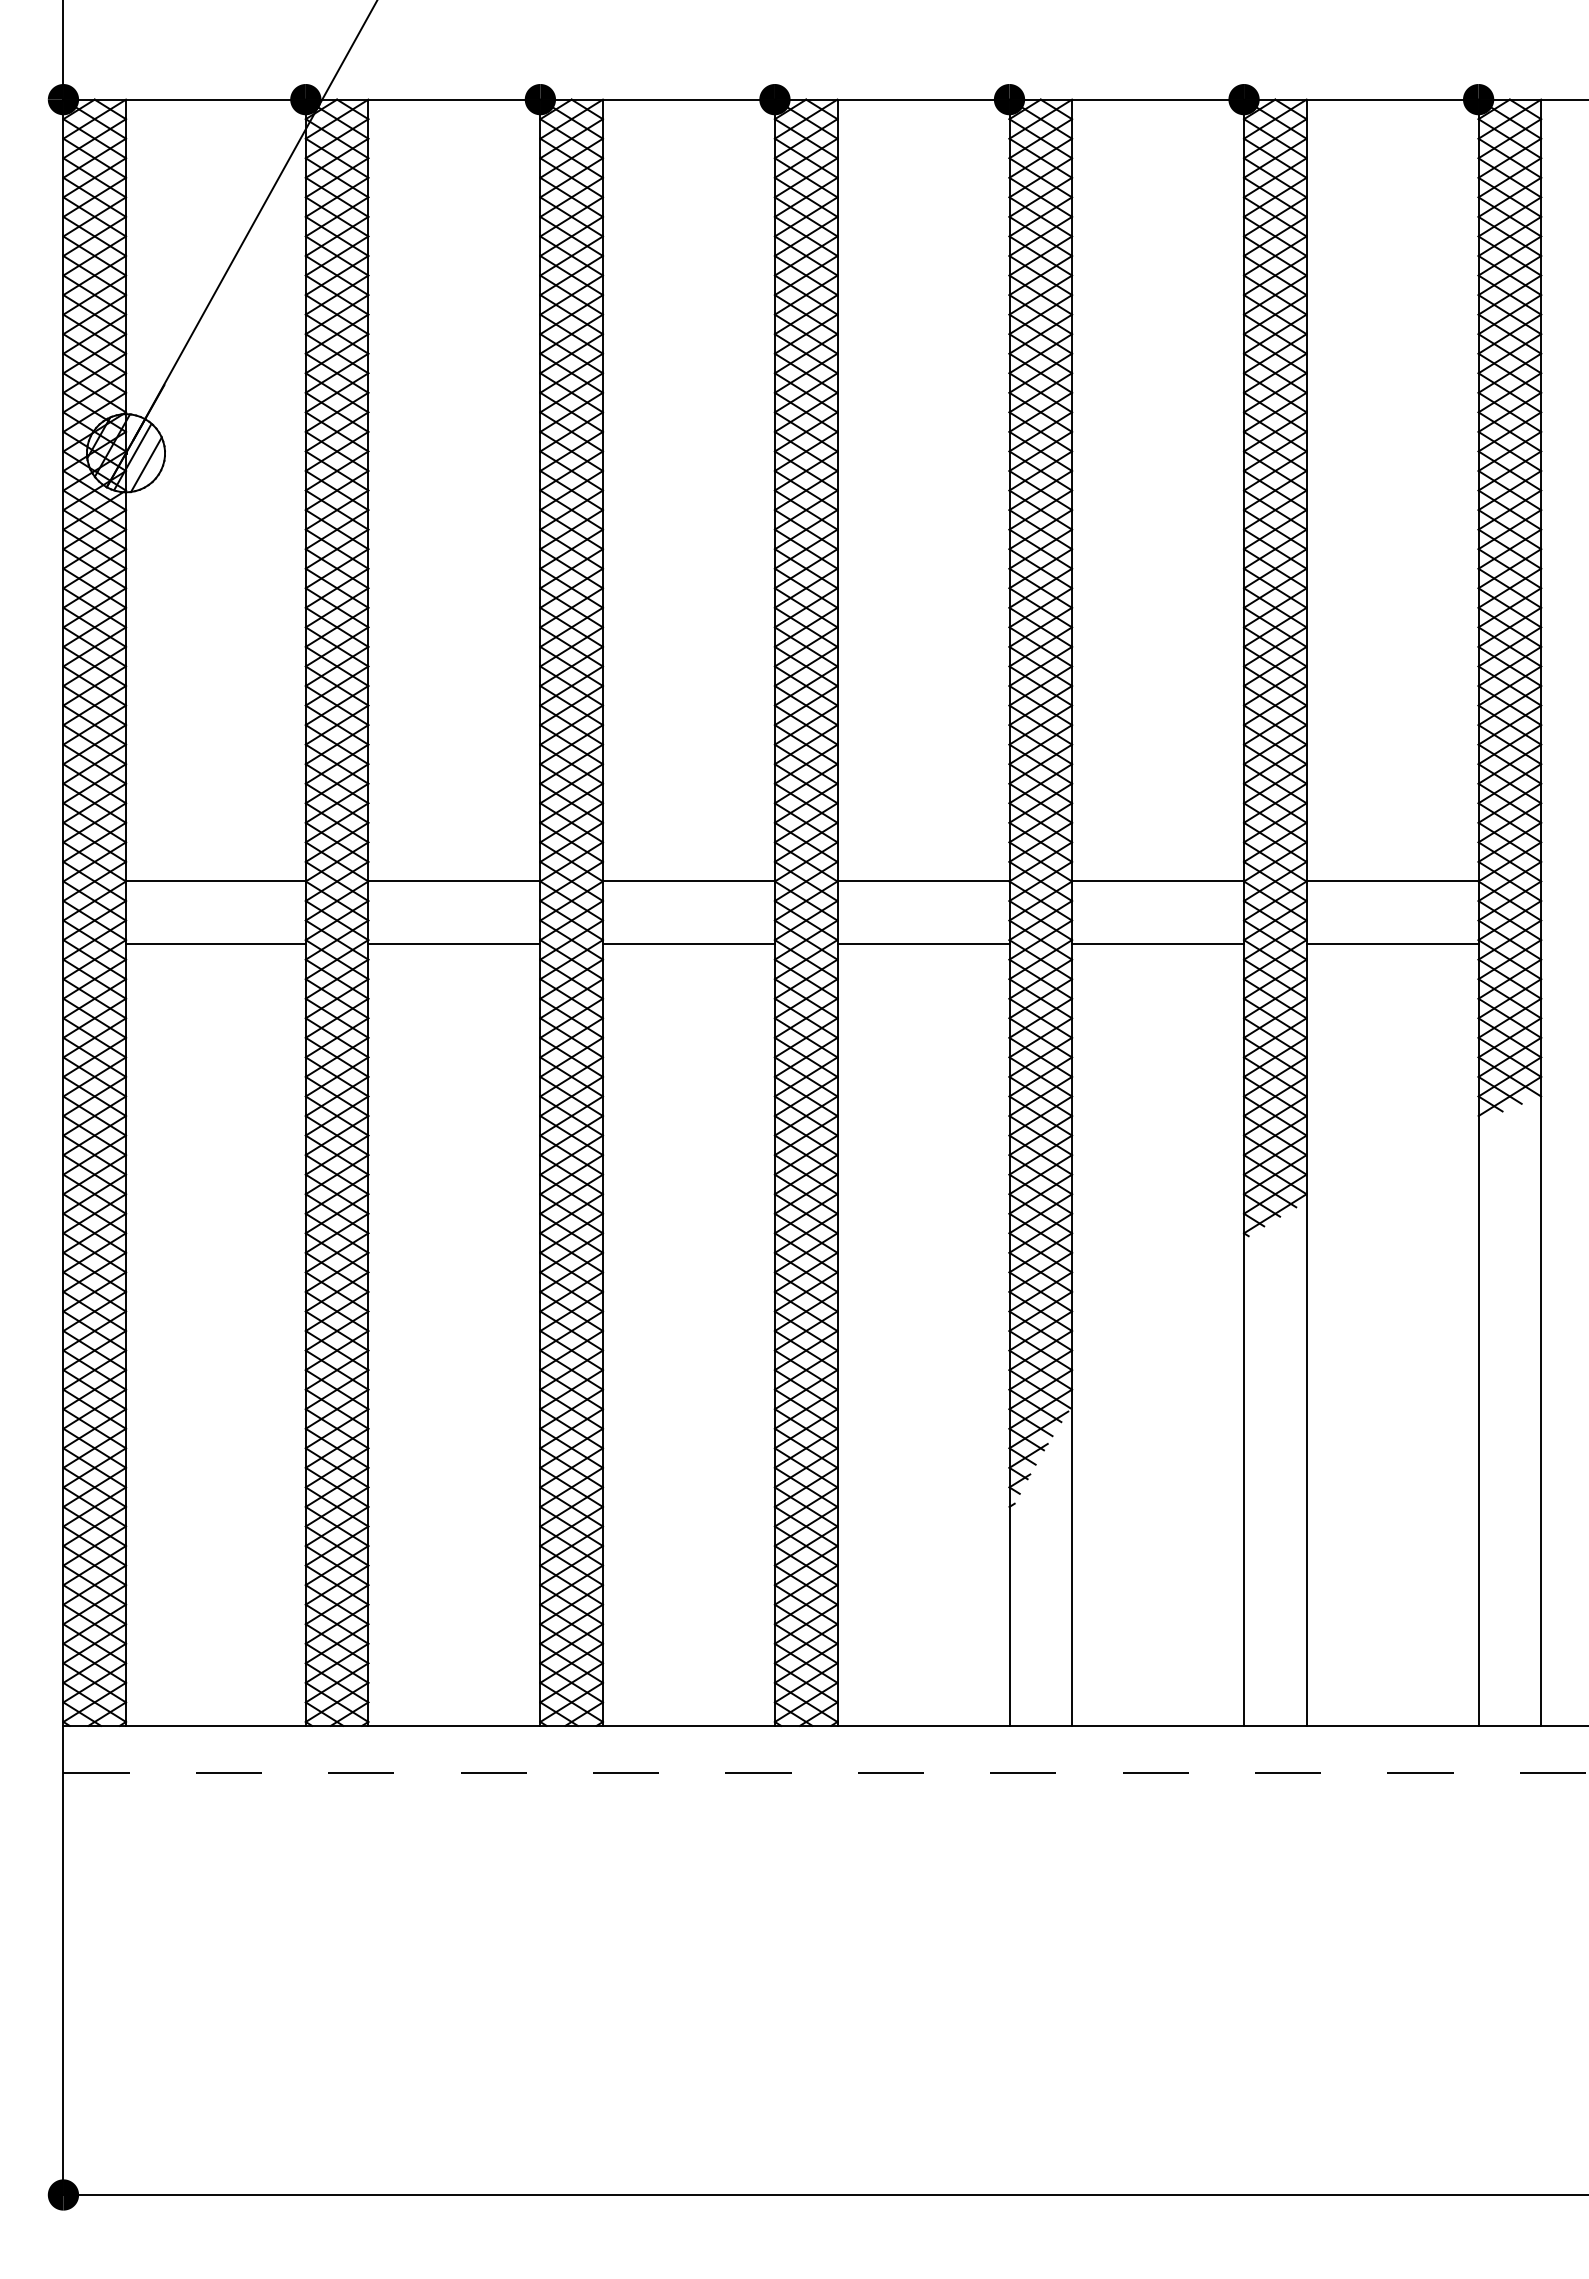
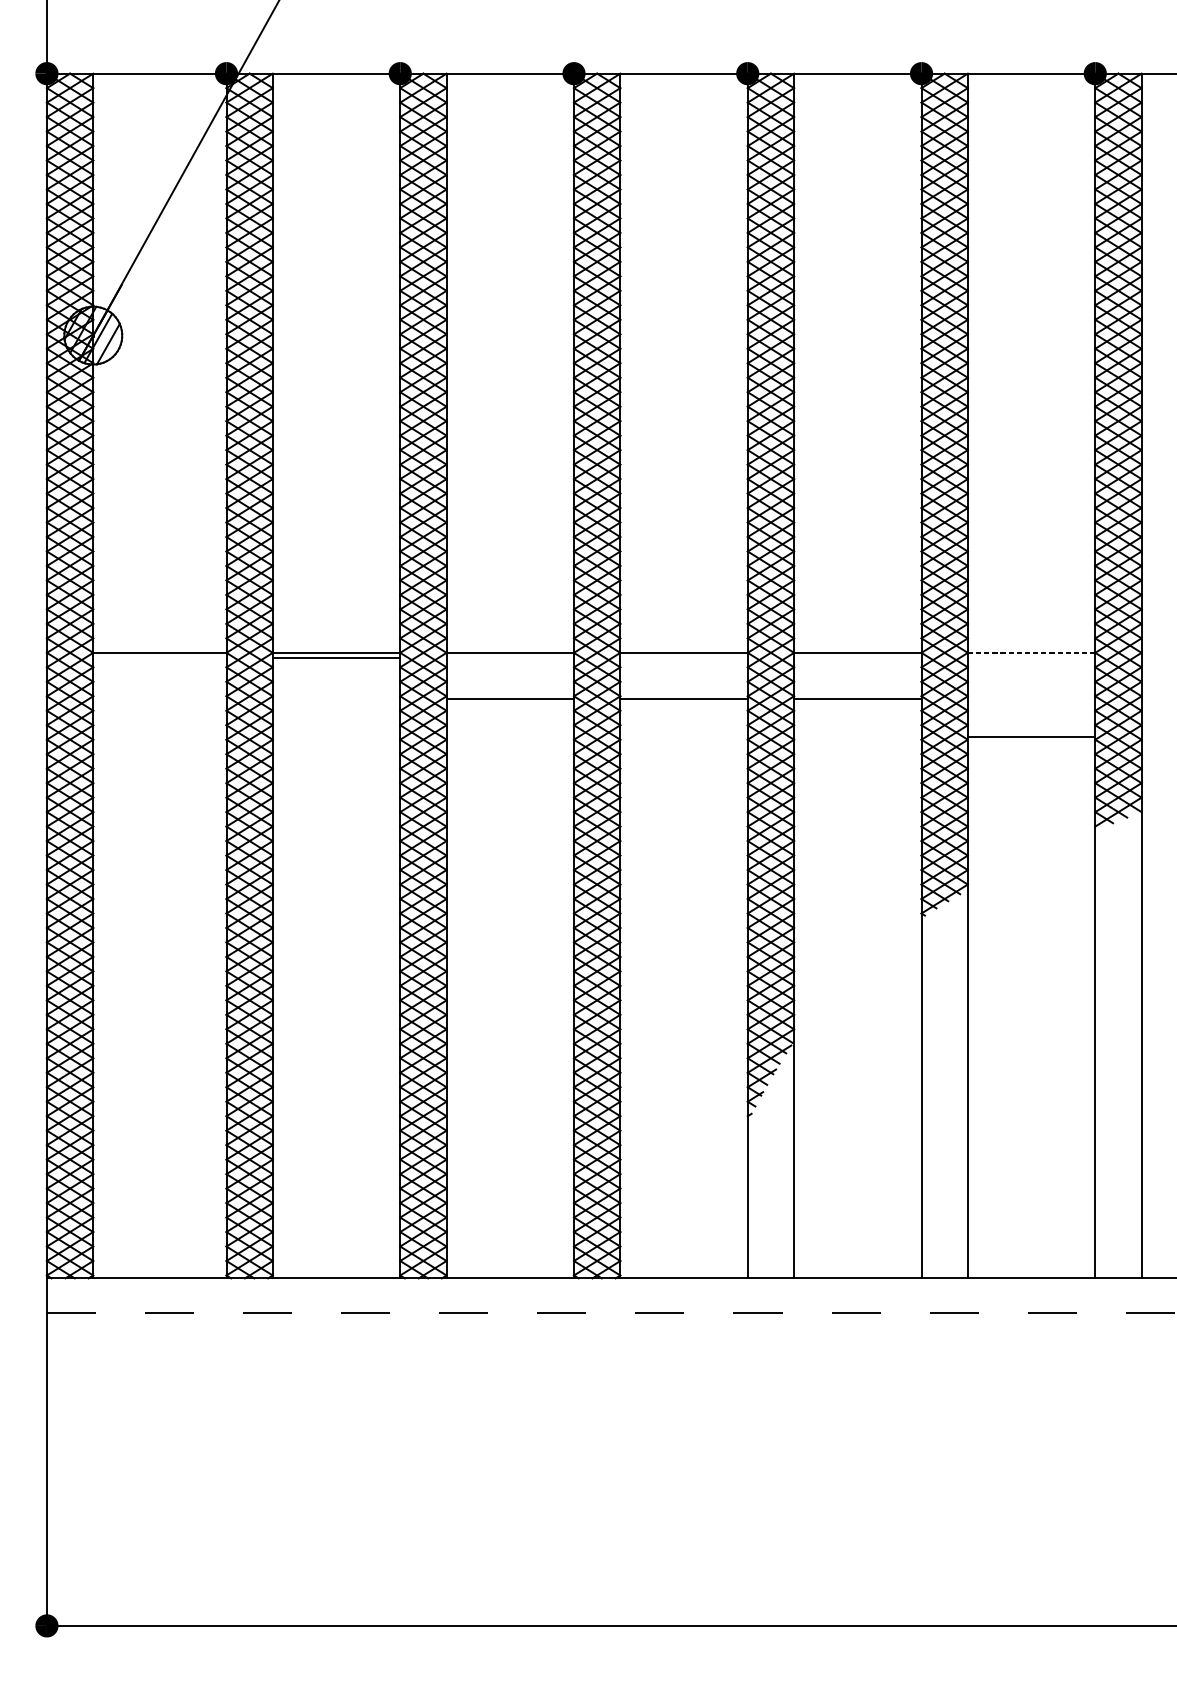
line: (1392, 881) -> (1031, 652), solid -> dashed
line: (215, 944) -> (159, 699), removed
line: (454, 944) -> (336, 658), moved
line: (1392, 944) -> (1031, 737), moved

